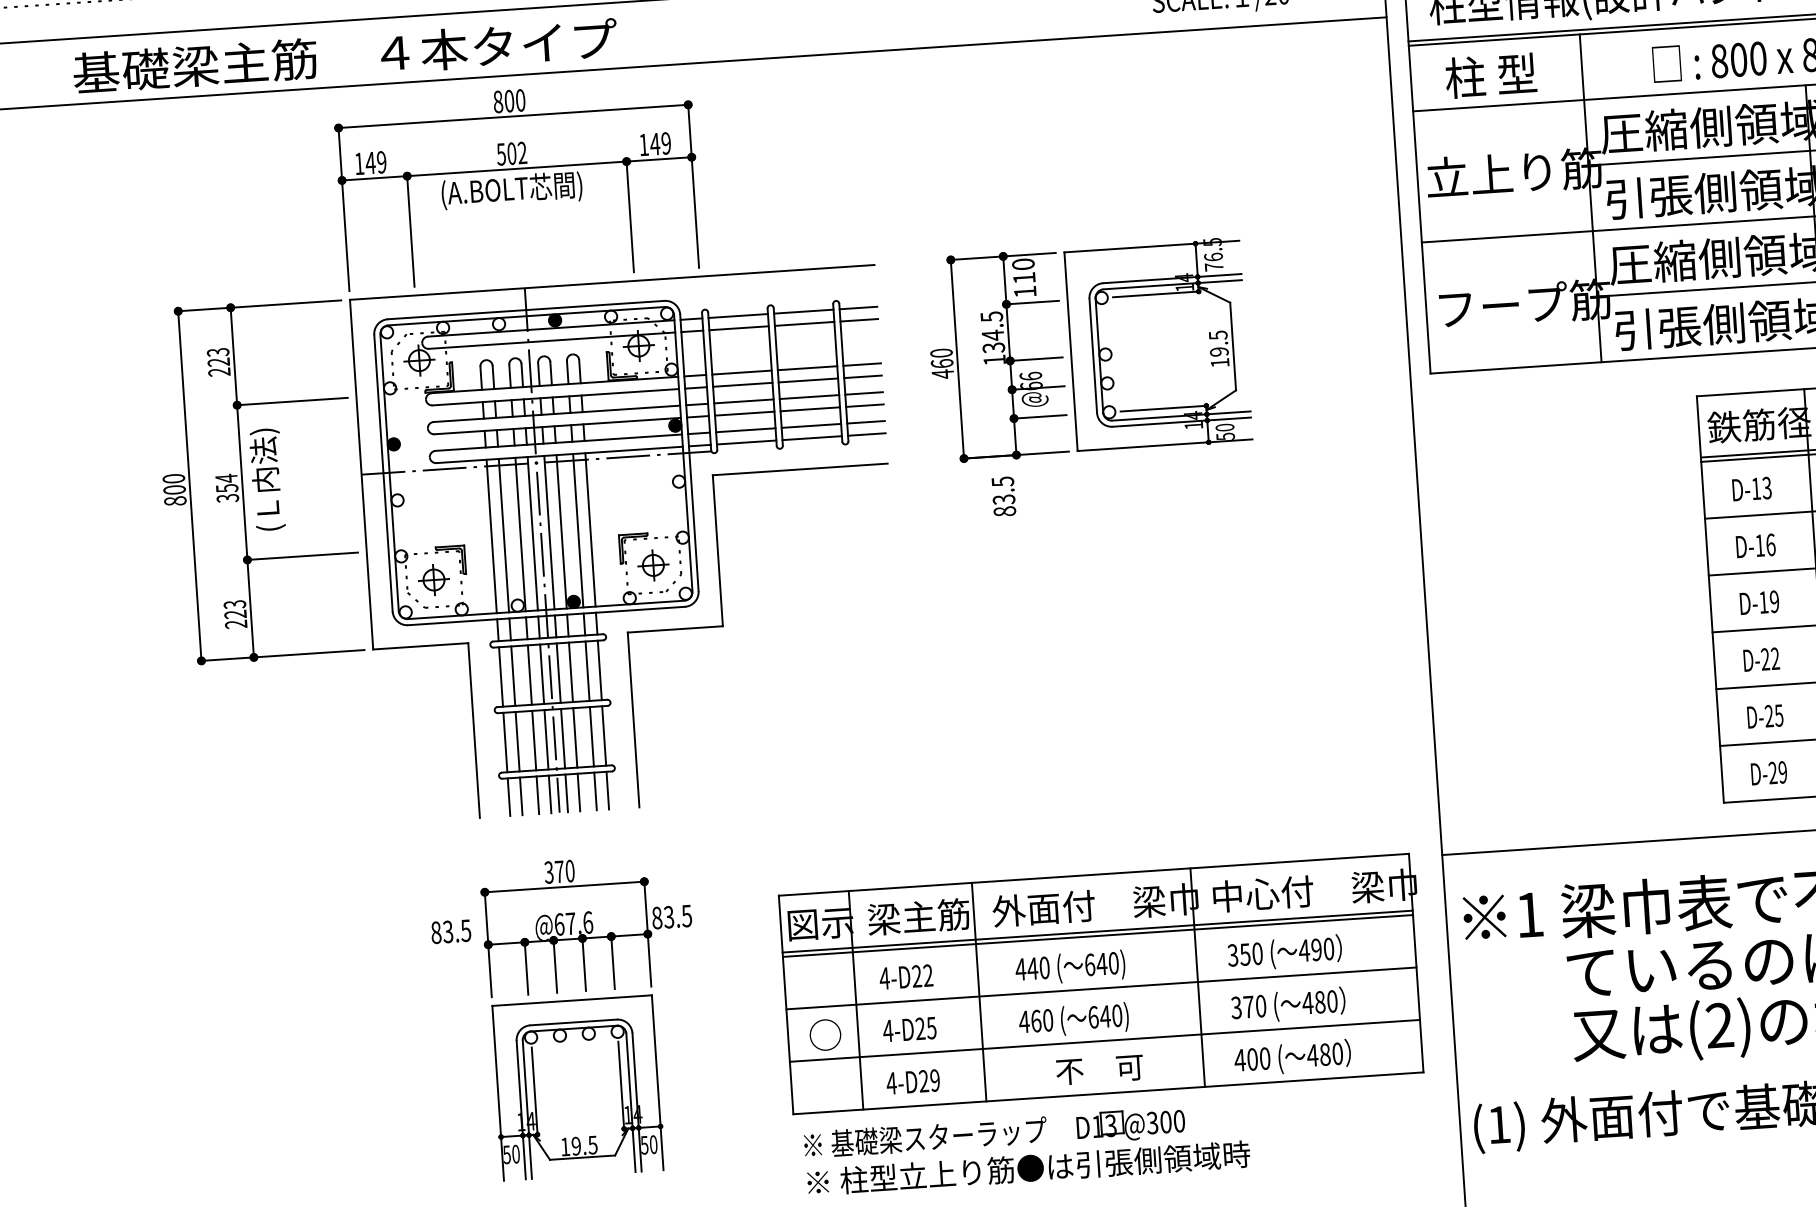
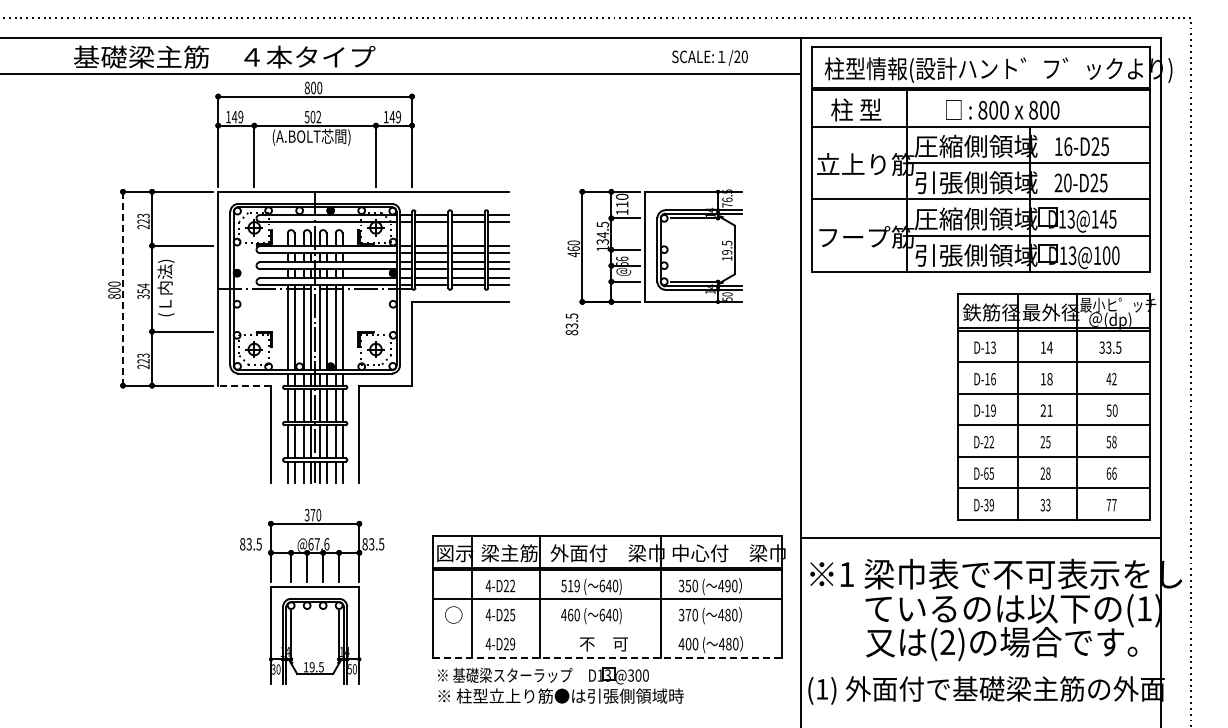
part: (1087, 349) -> (654, 246), moved
line: (190, 485) -> (123, 288), solid -> dashed
line: (420, 646) -> (244, 385), solid -> dashed
text: (1769, 715) -> (986, 473), D-25 -> D-65
text: (1773, 773) -> (986, 505), D-29 -> D-39
text: (1032, 969) -> (570, 586), 440 -> 519
line: (1104, 1040) -> (607, 628), removed
line: (1107, 1093) -> (607, 657), solid -> dashed
text: (506, 1151) -> (273, 667), 50 -> 30

